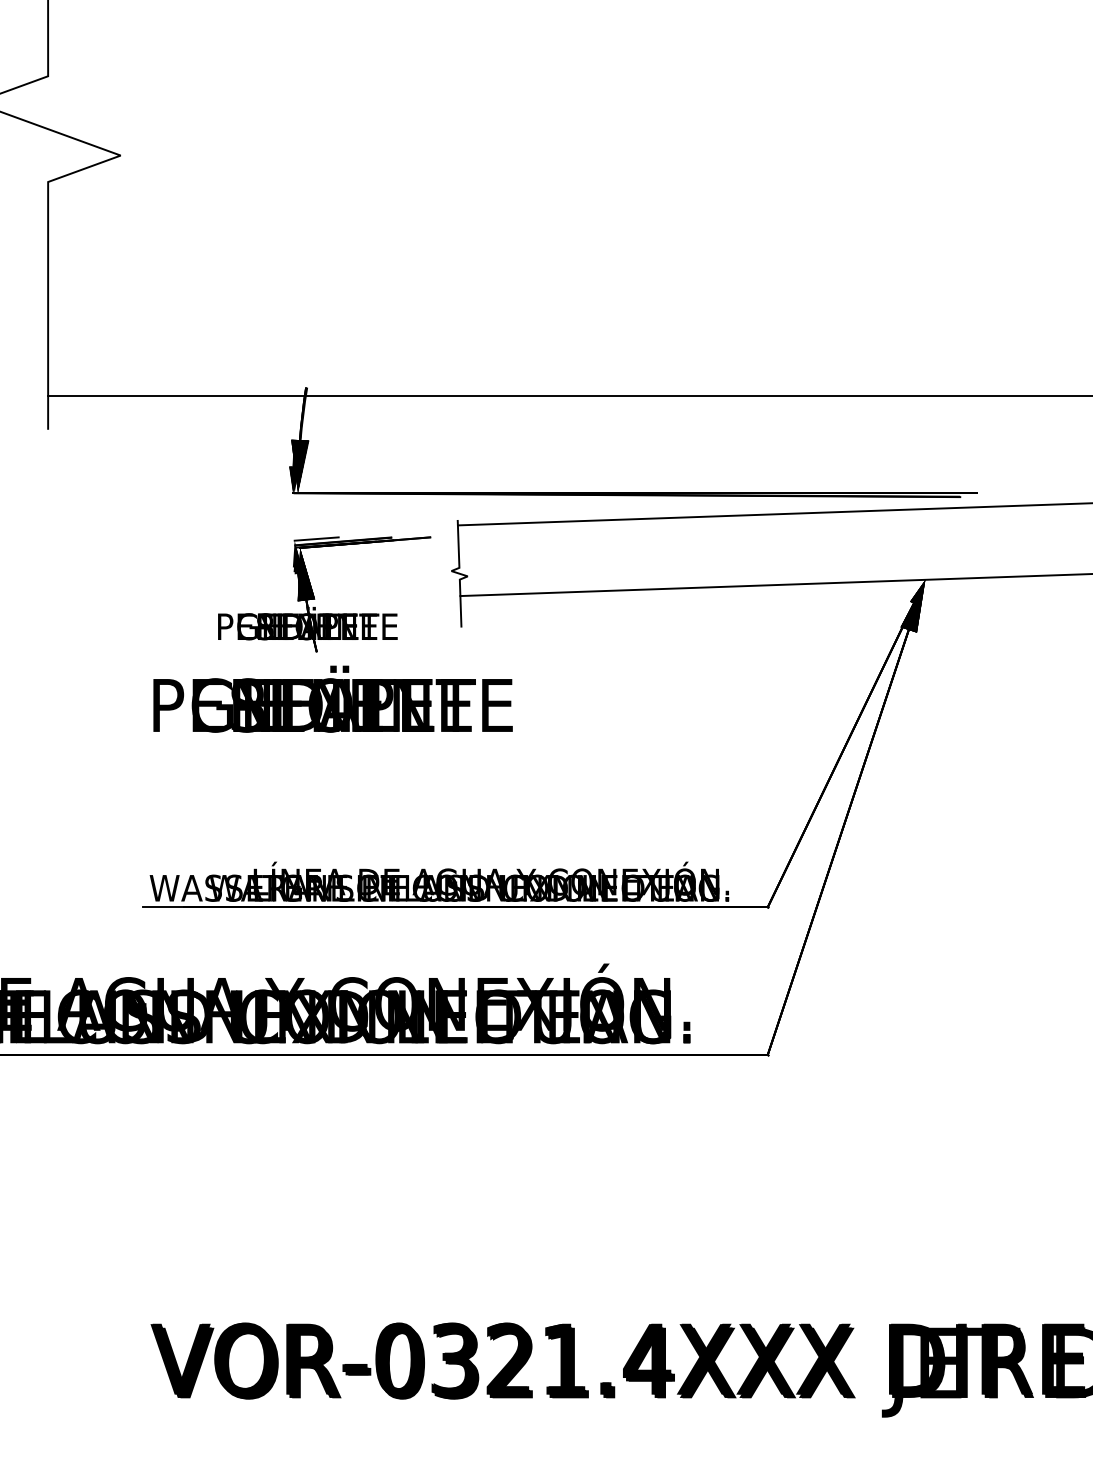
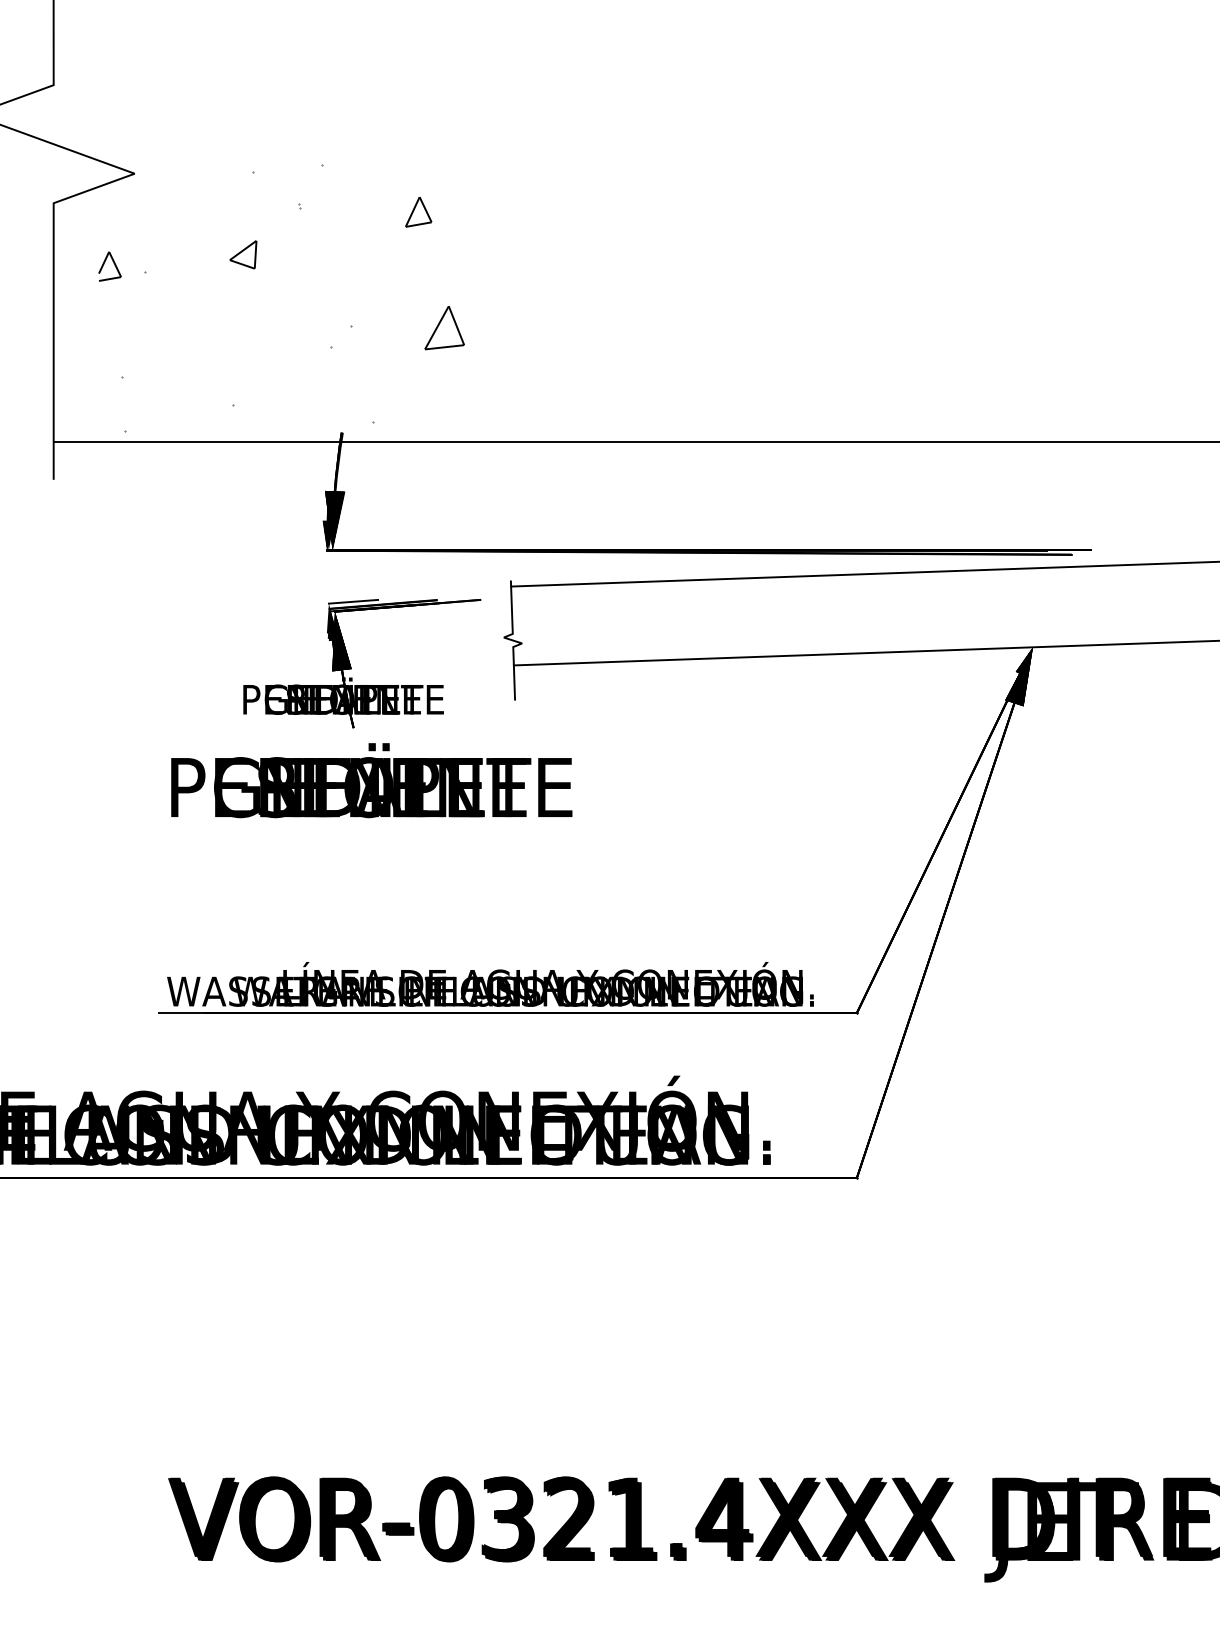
hatch: (251, 266) -> (280, 297), added

